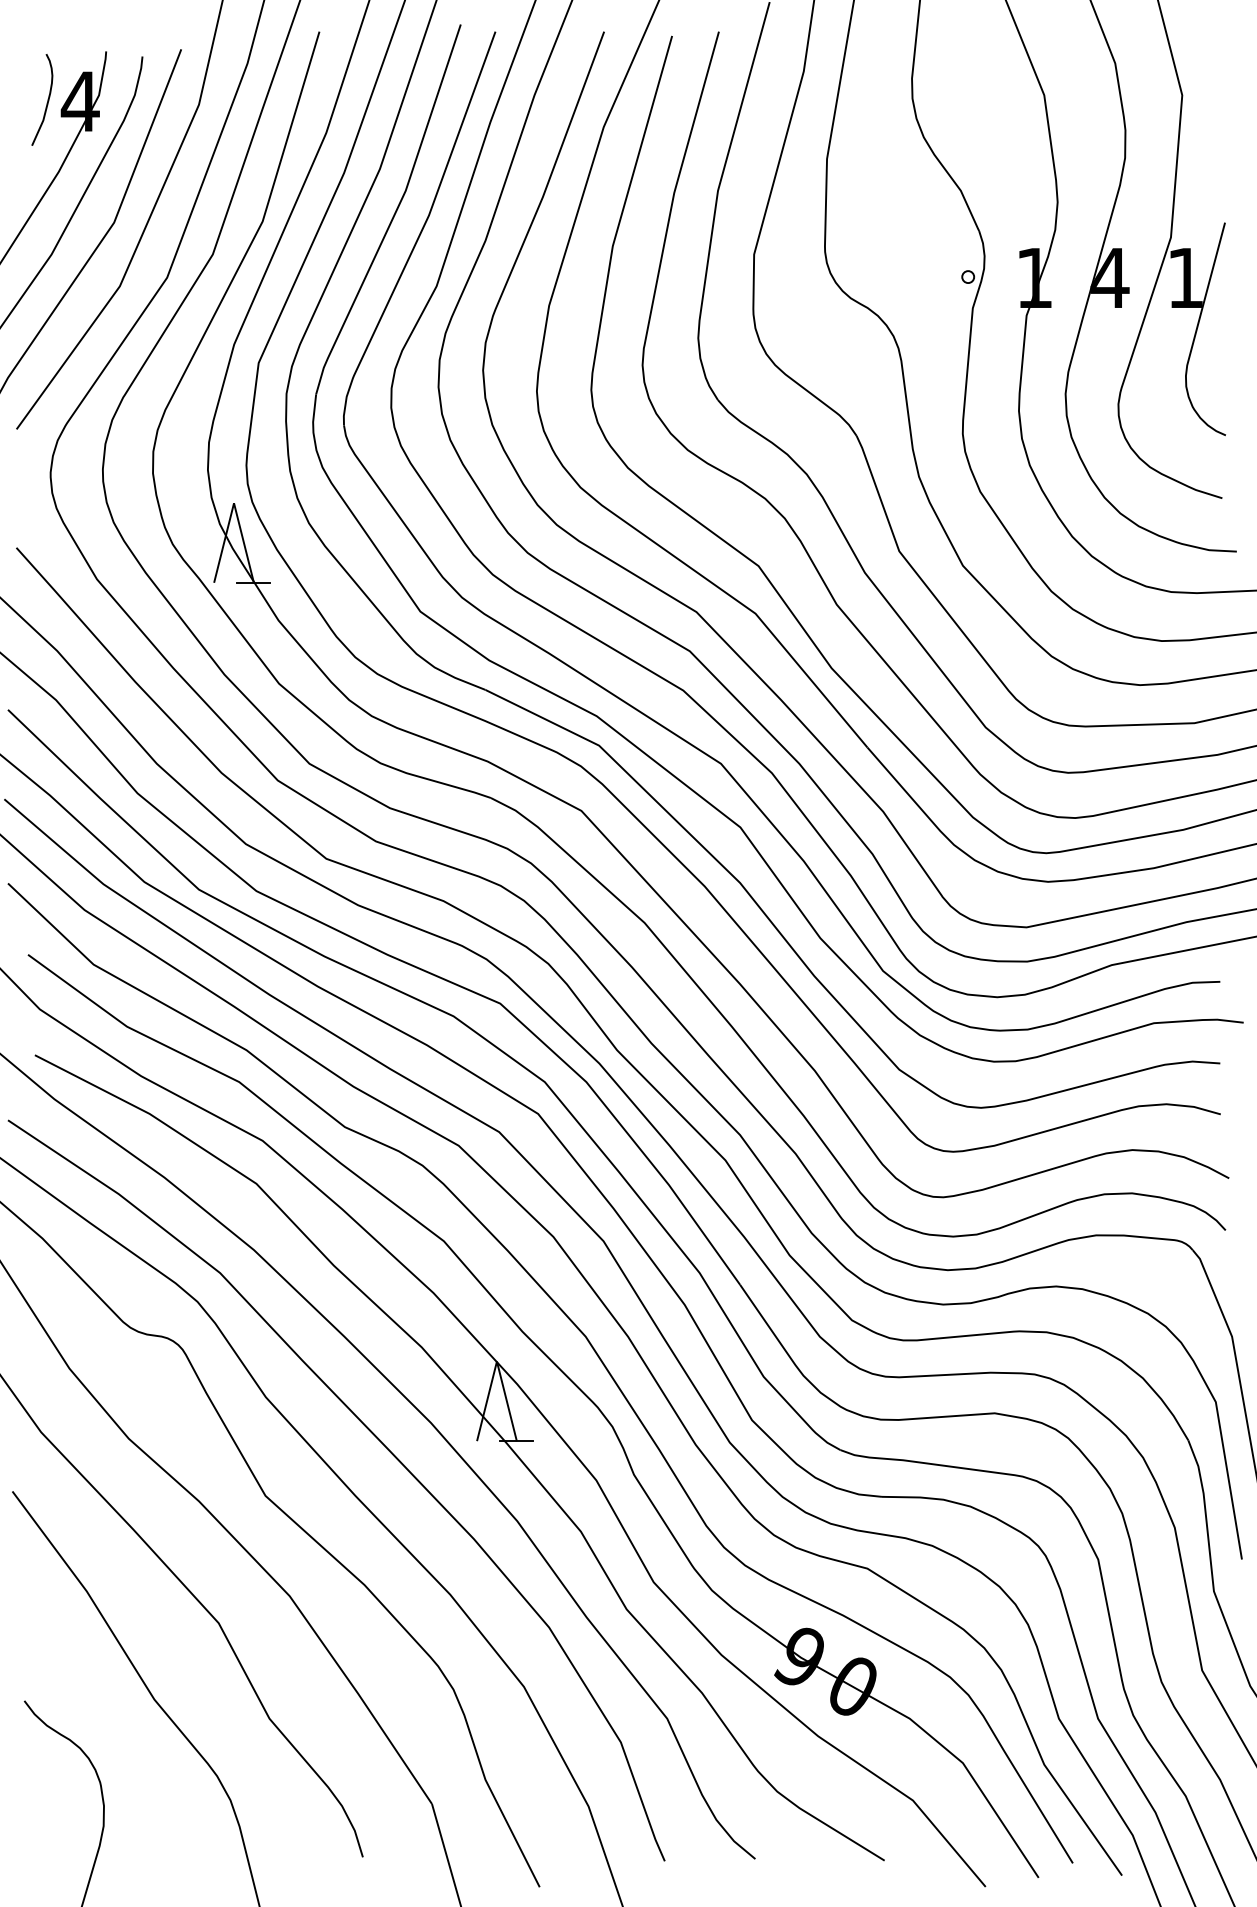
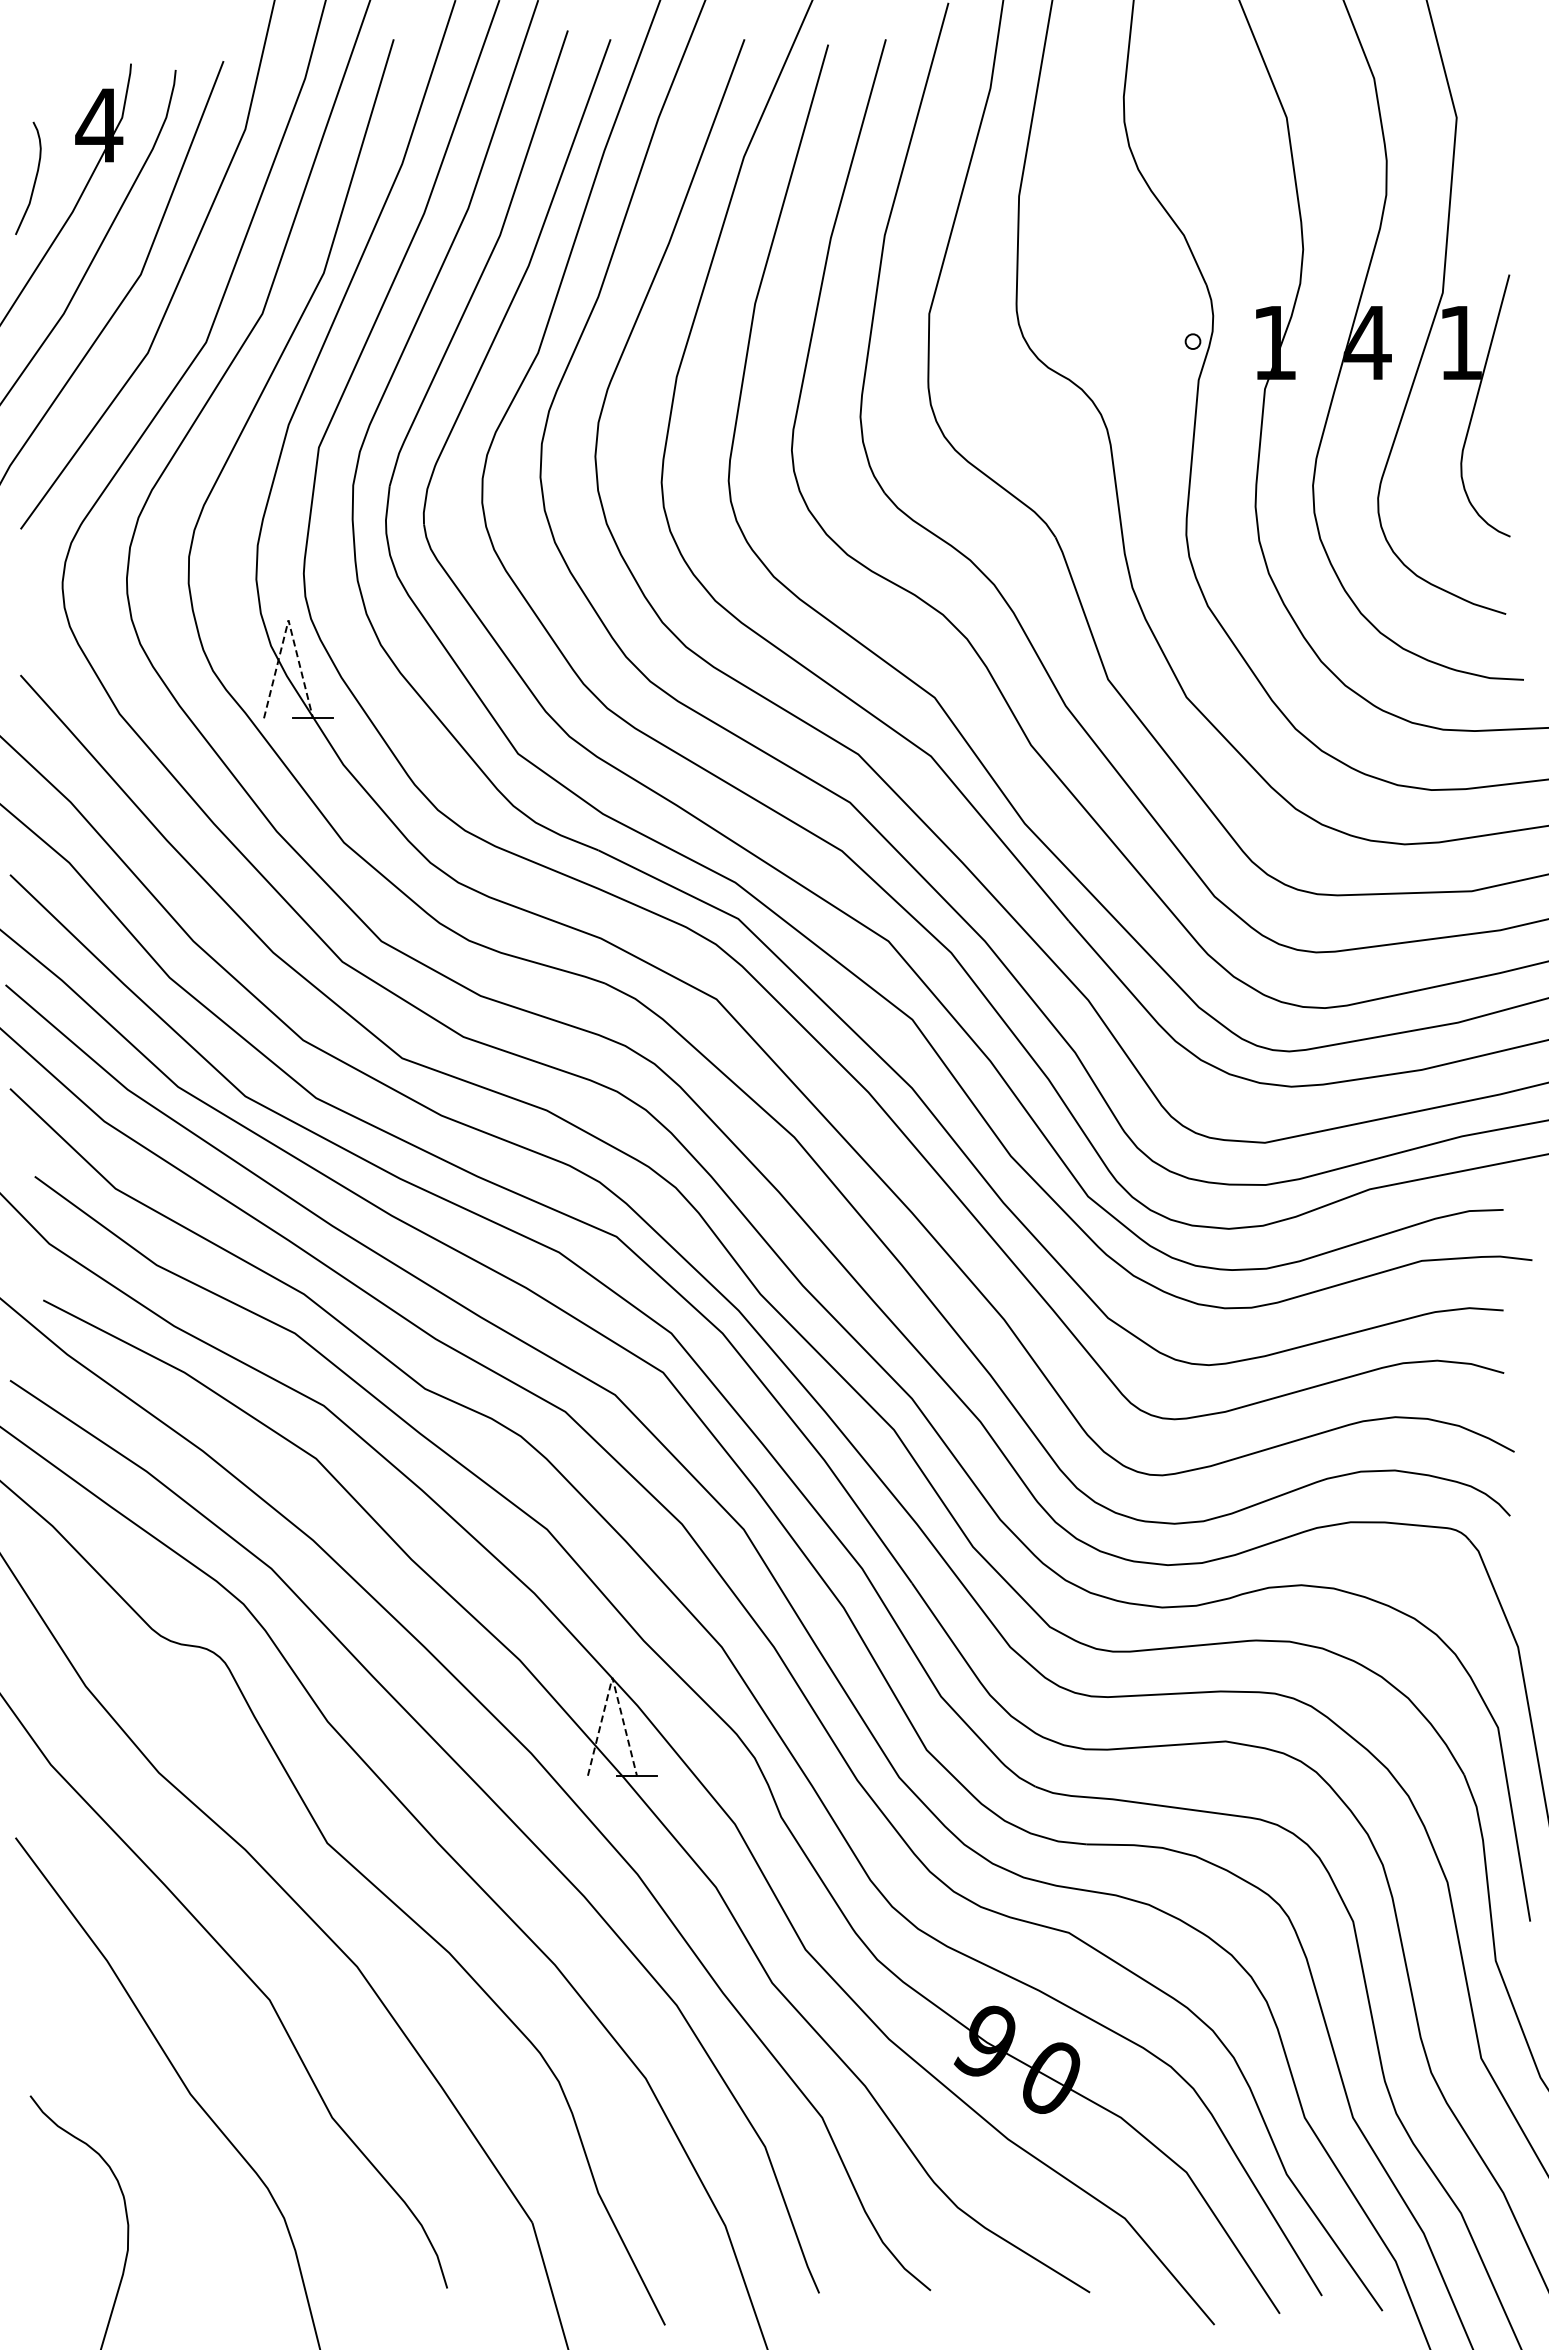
curve: (47, 100) -> (34, 179), moved
line: (234, 503) -> (288, 620), solid -> dashed
line: (497, 1361) -> (612, 1677), solid -> dashed

